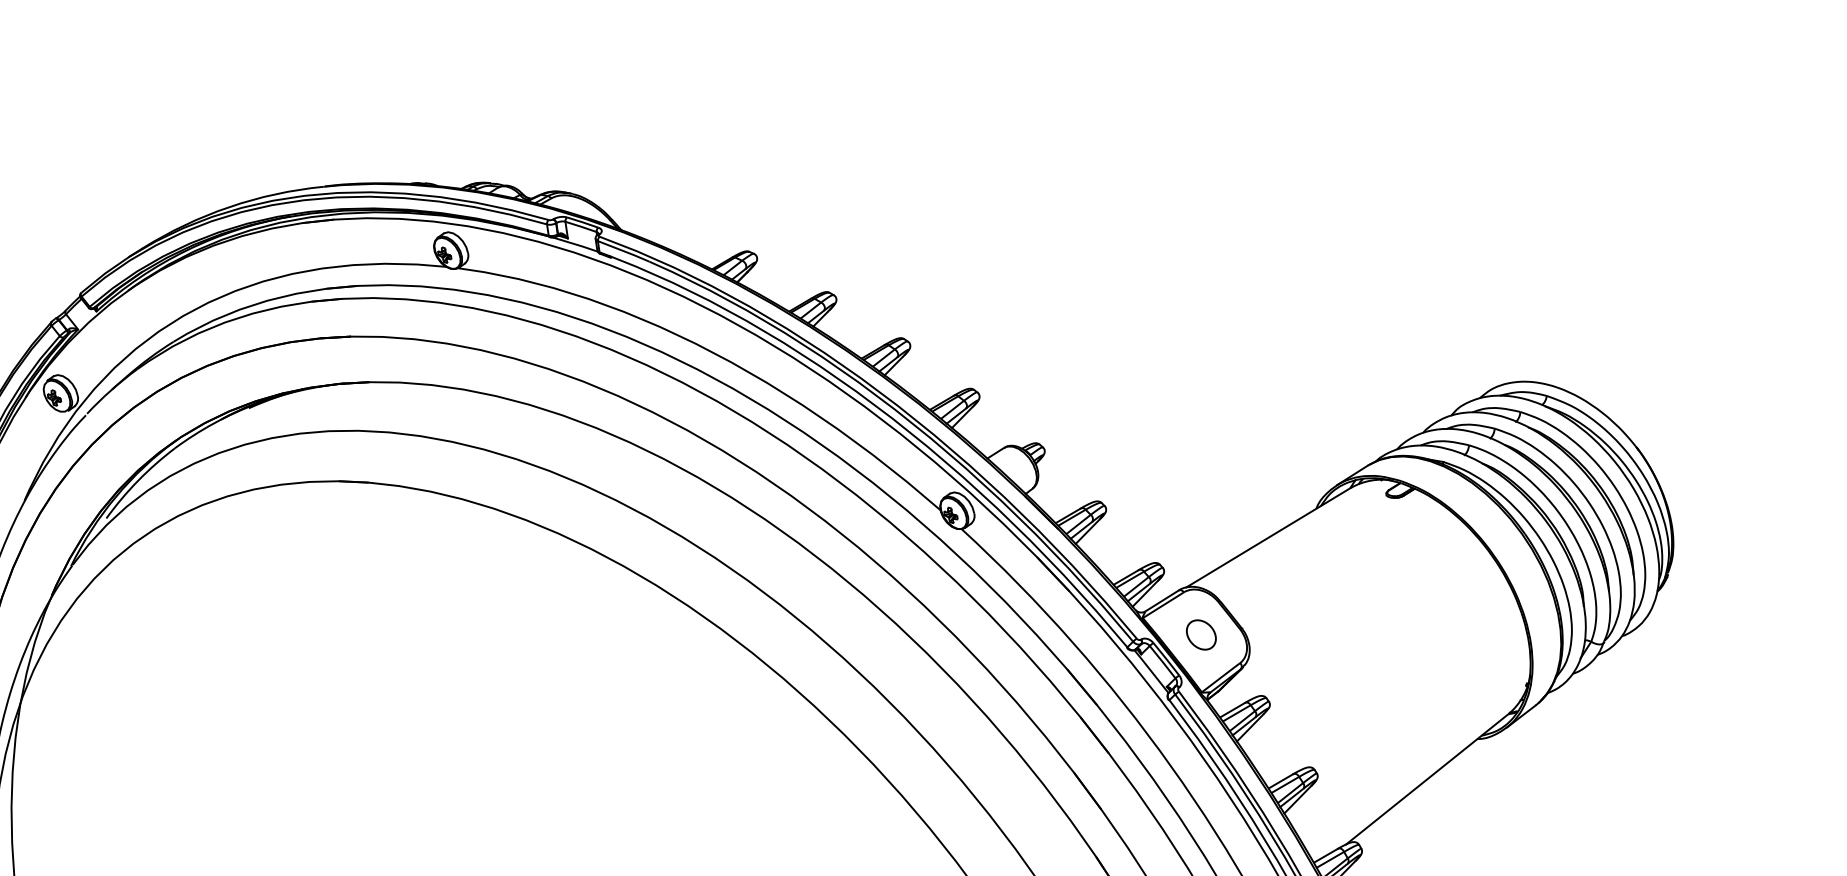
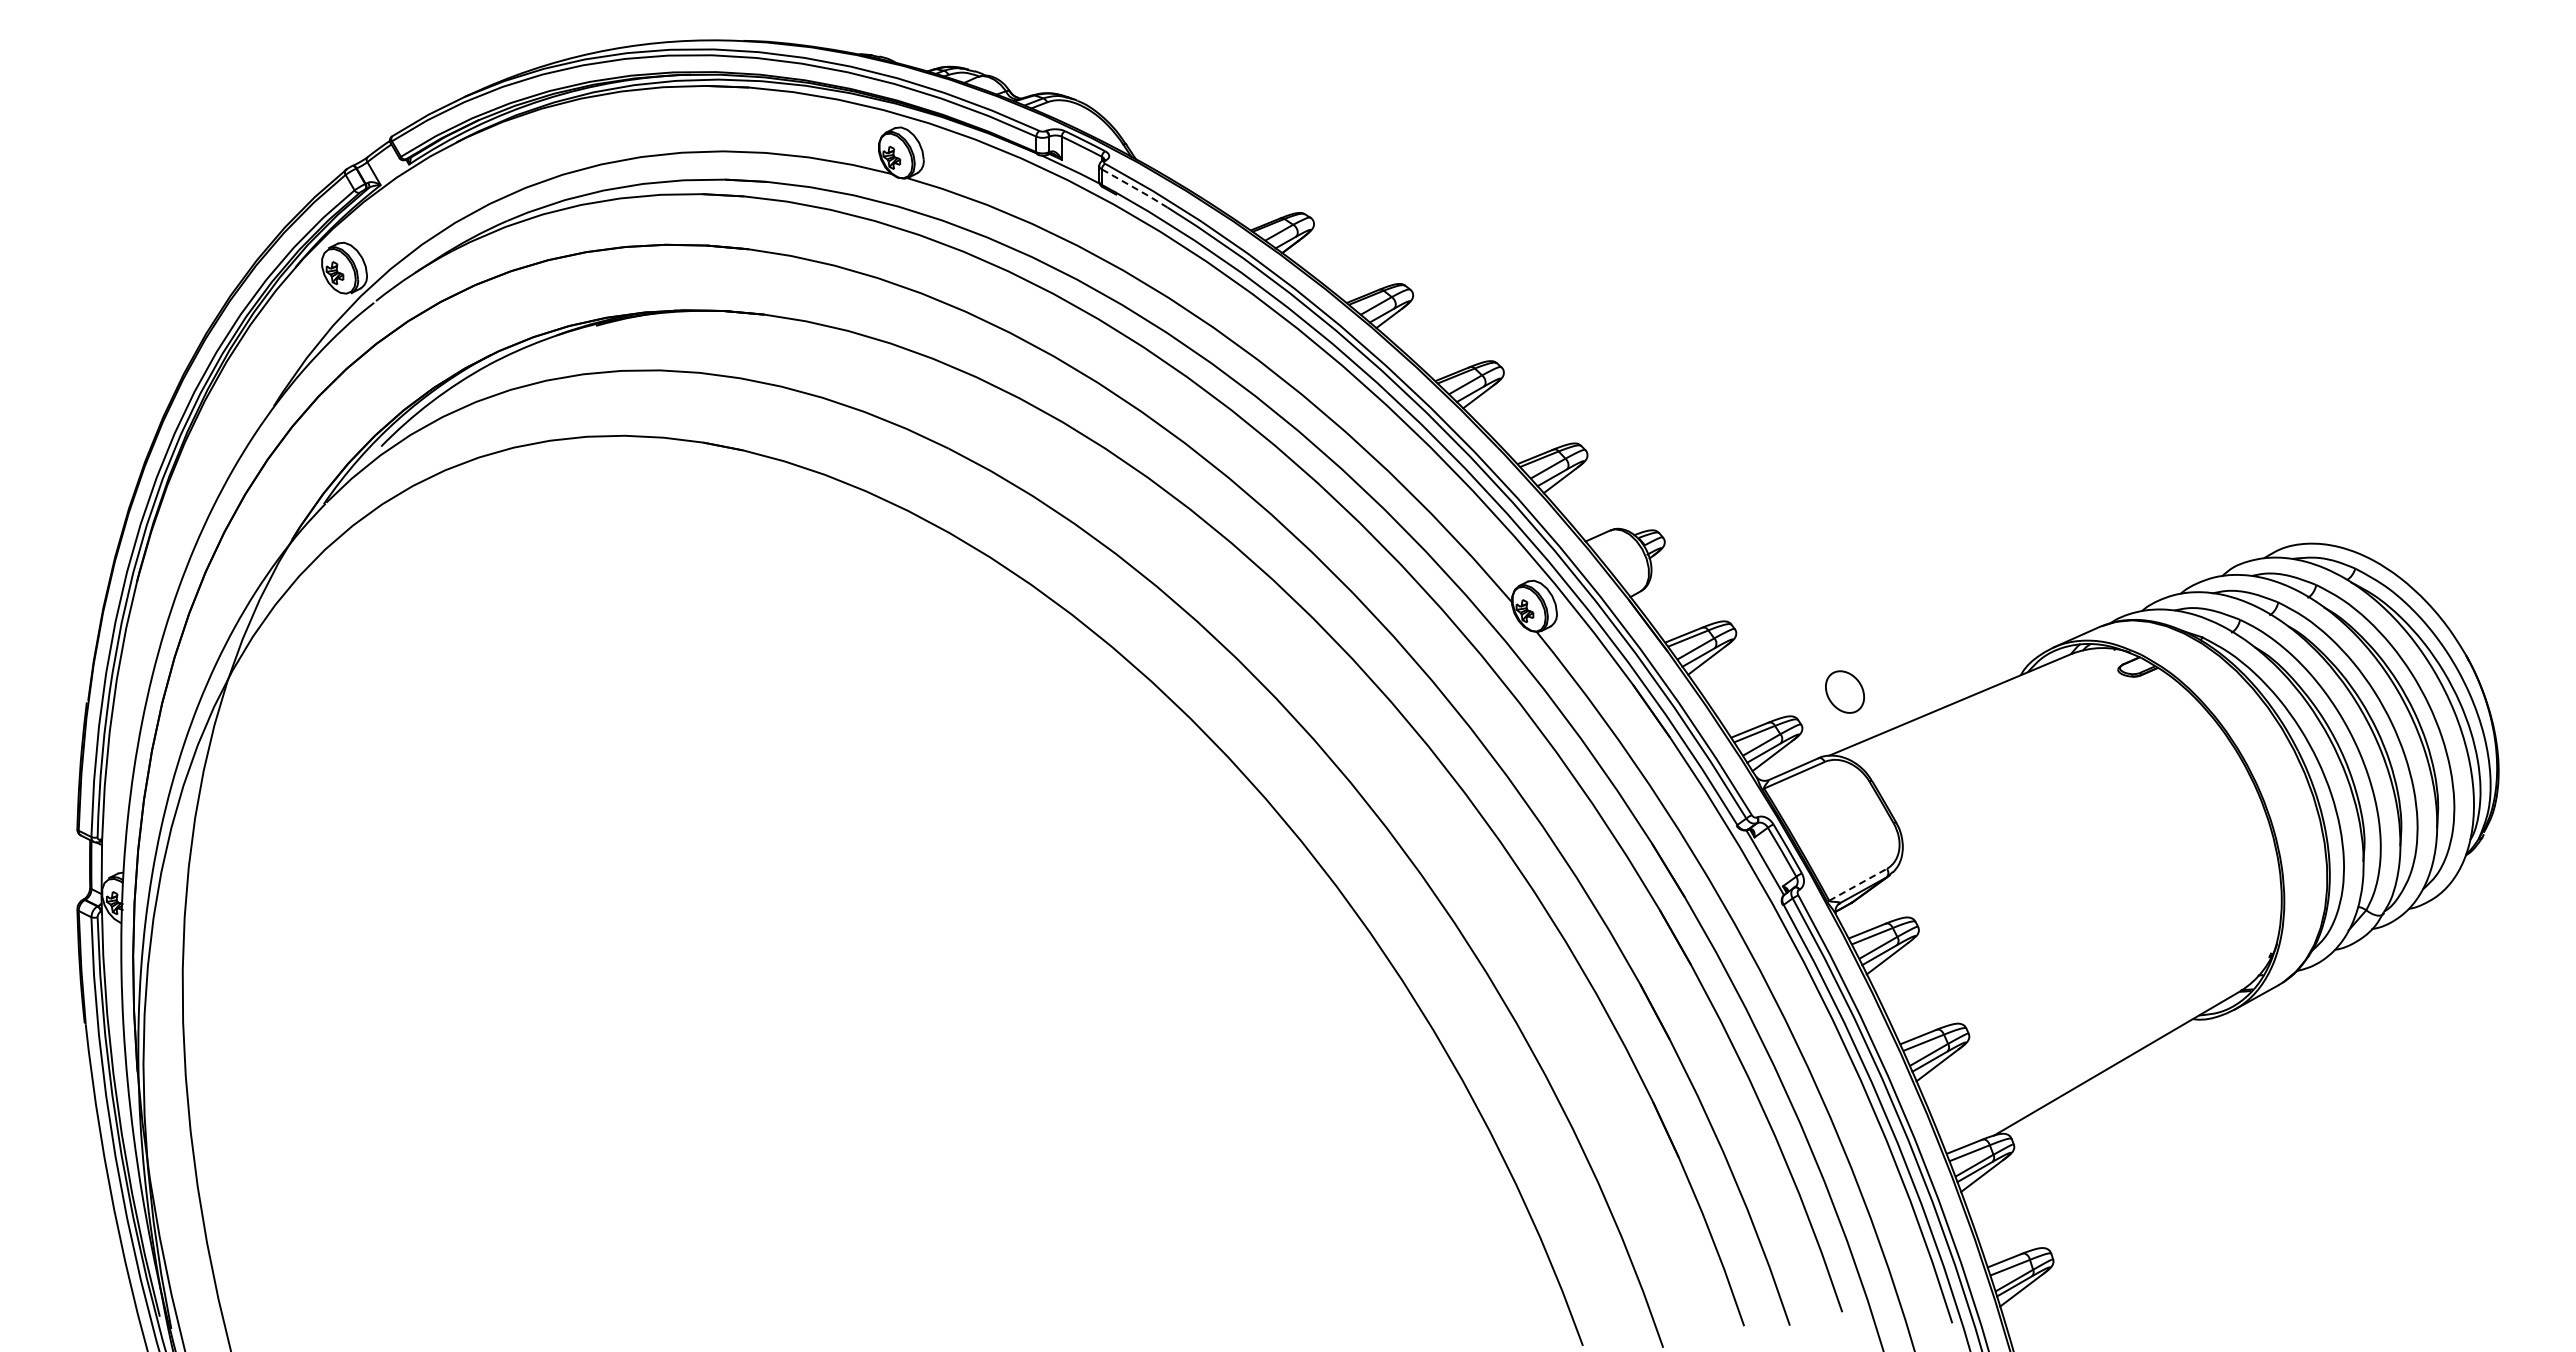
line: (624, 251) -> (1135, 188), solid -> dashed
part: (1200, 634) -> (1844, 691), moved
line: (1221, 677) -> (1858, 884), solid -> dashed

